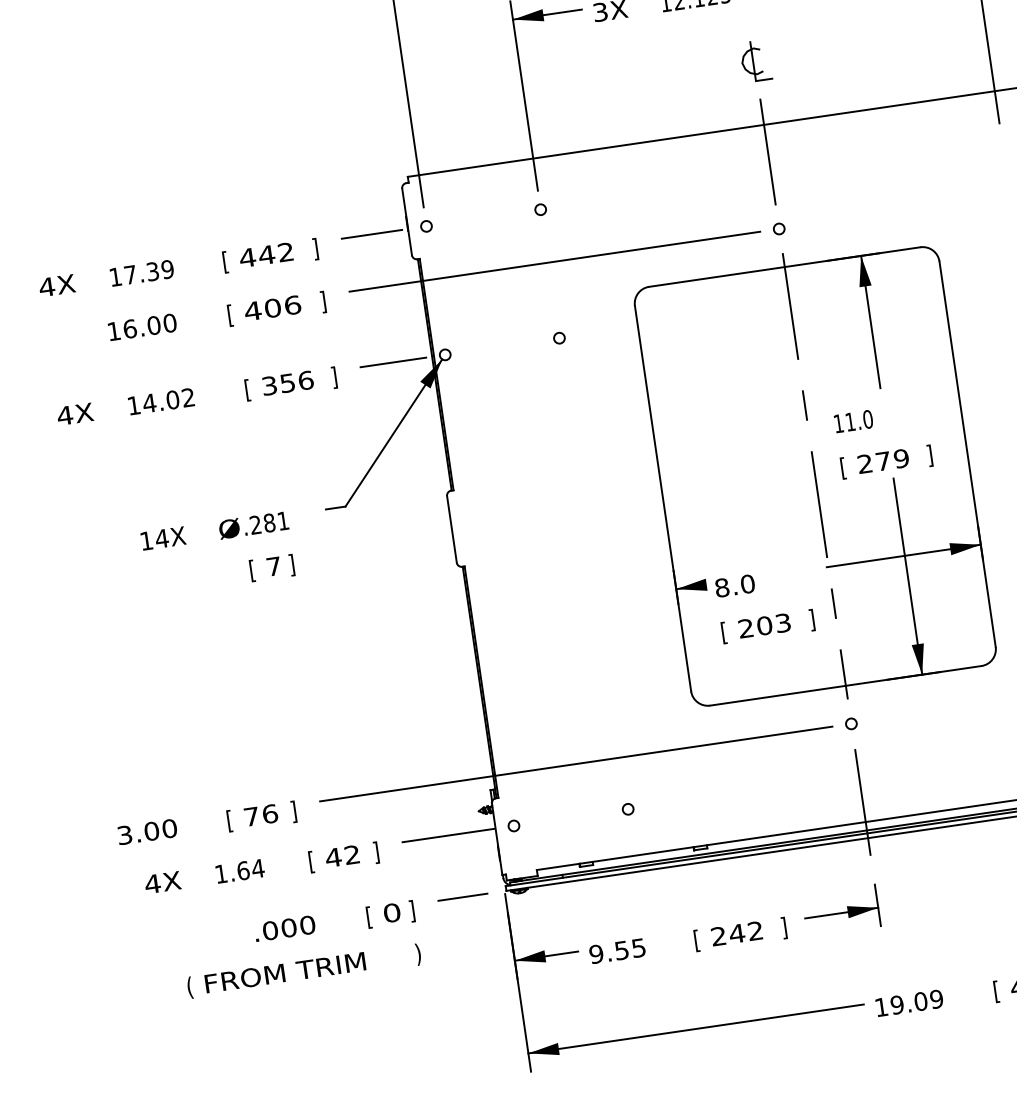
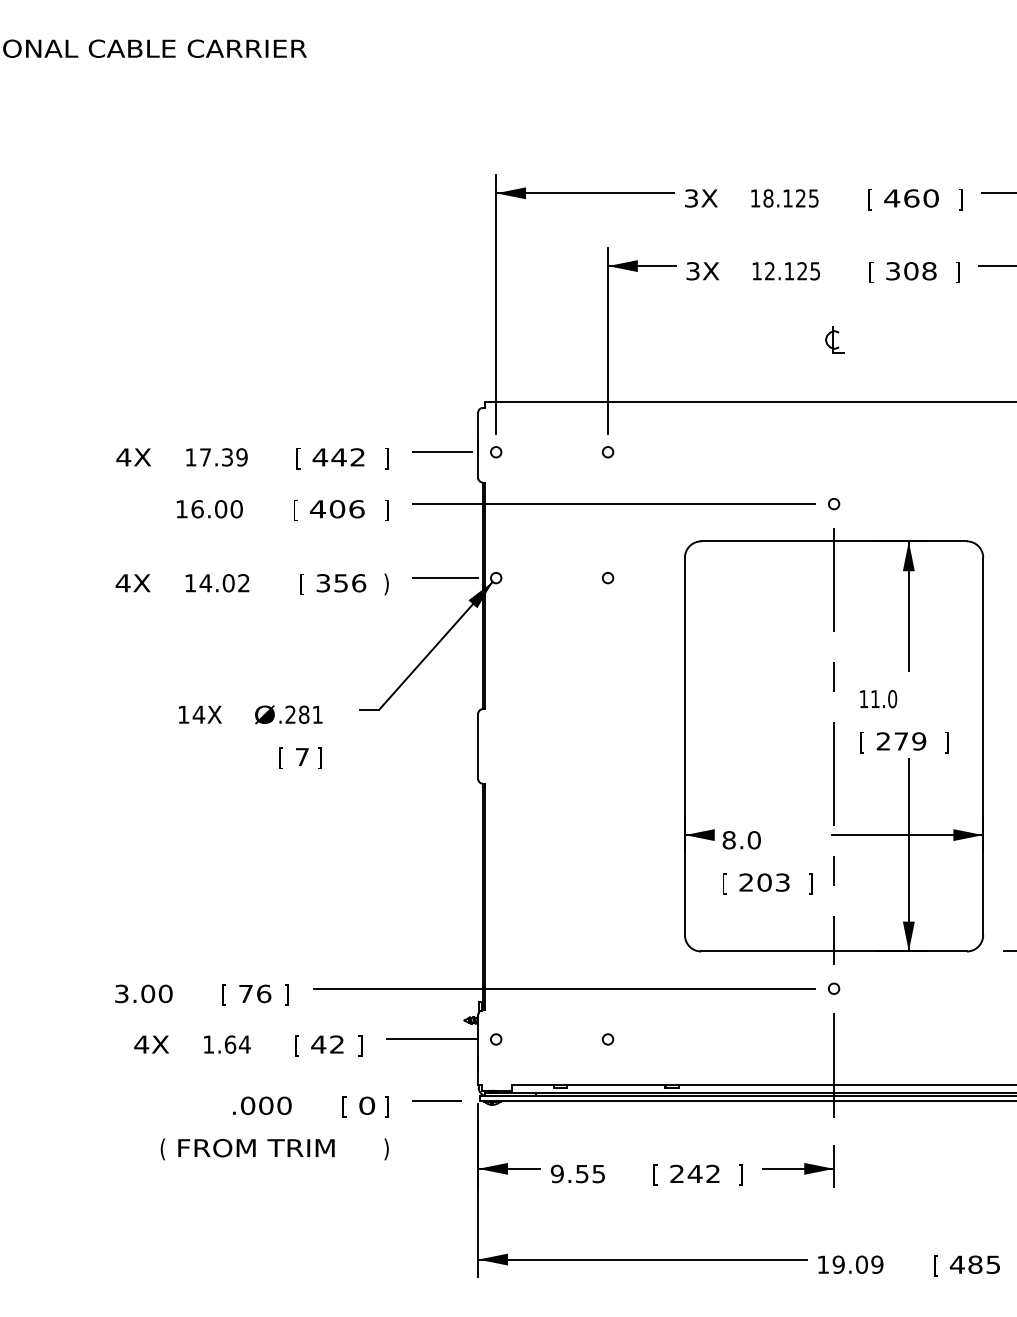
part: (755, 60) -> (834, 339), size x0.7
line: (768, 153) -> (834, 430), removed
text: (334, 377) -> (386, 584), ] -> )

